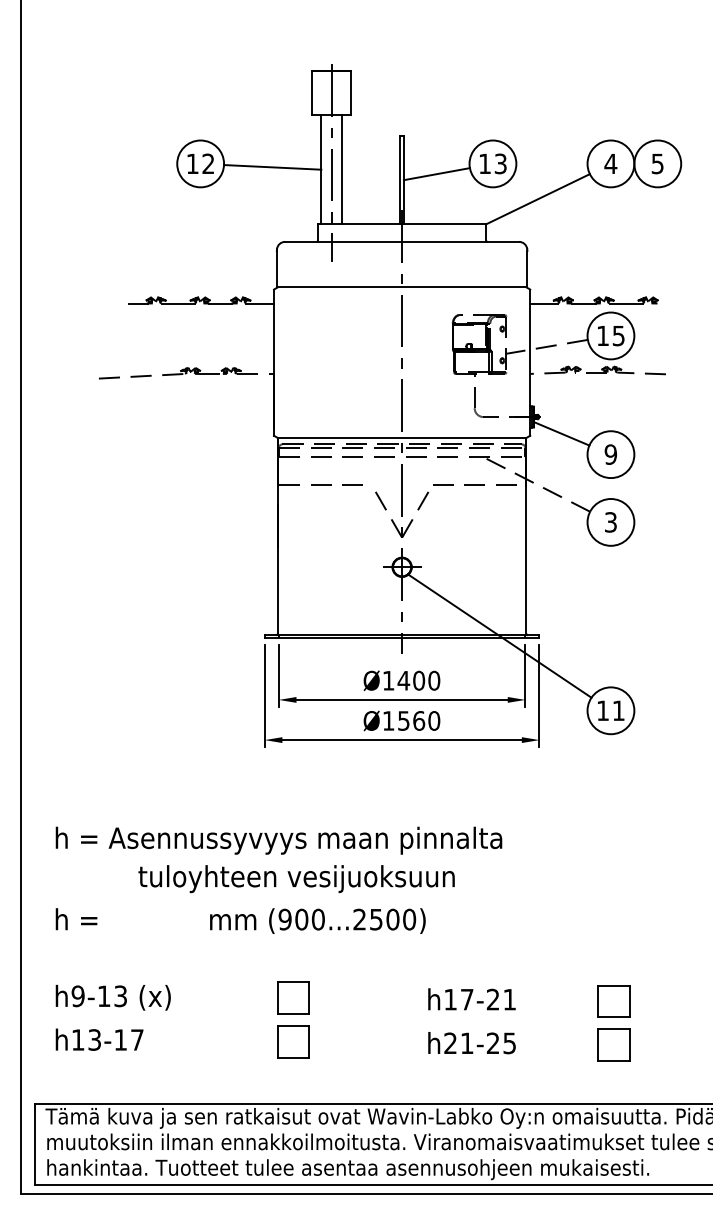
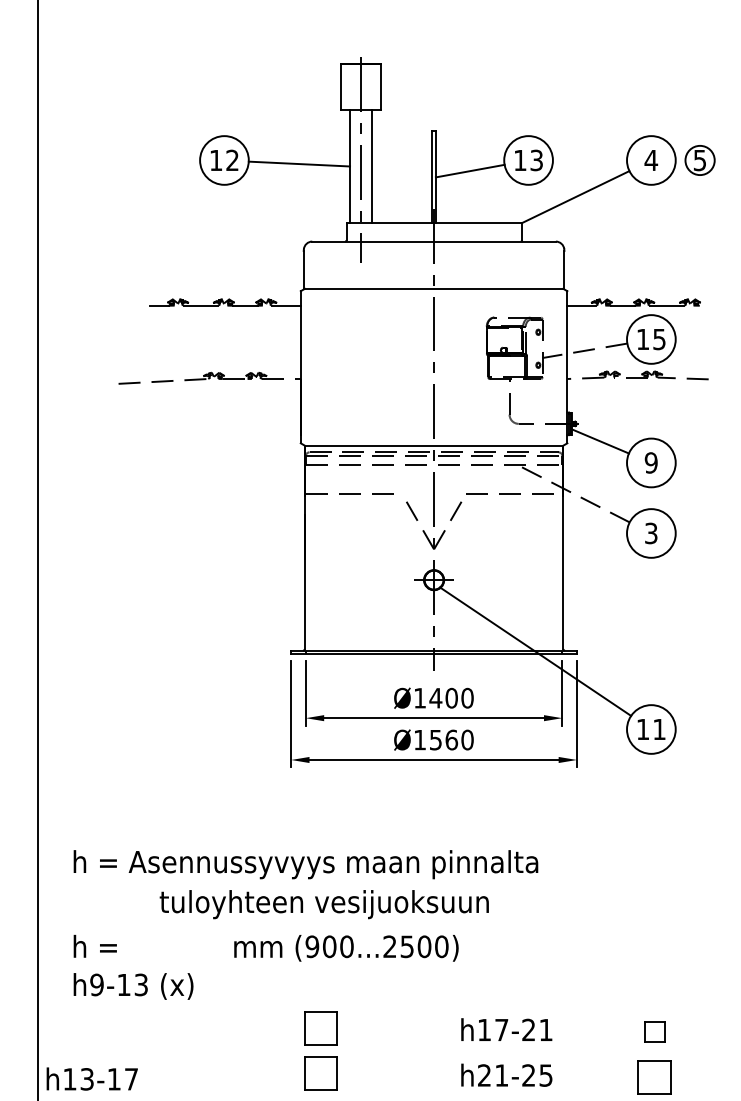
circle: (657, 163) -> (699, 160), size x0.6
text: (112, 997) -> (132, 986), moved
part: (613, 1001) -> (654, 1031), size x0.6
text: (99, 1039) -> (92, 1078), moved

